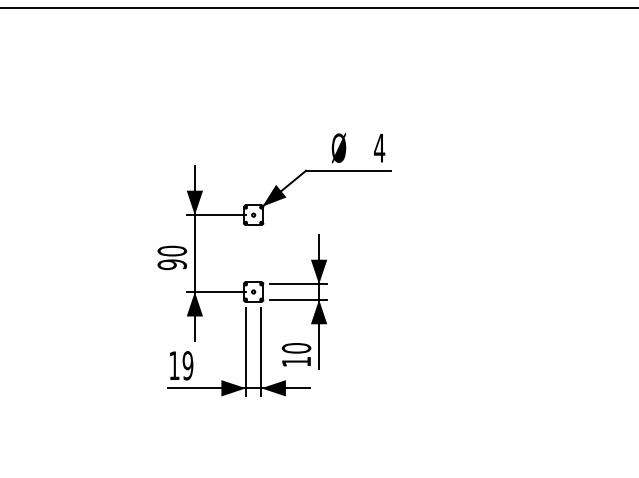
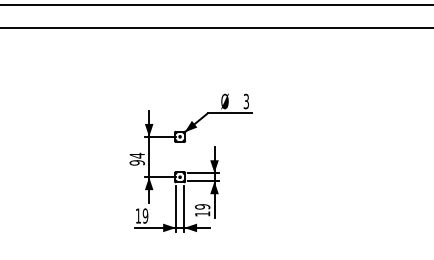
text: (379, 148) -> (246, 101), 4 -> 3
text: (170, 250) -> (136, 155), 90 -> 94
text: (296, 347) -> (202, 206), 10 -> 19

